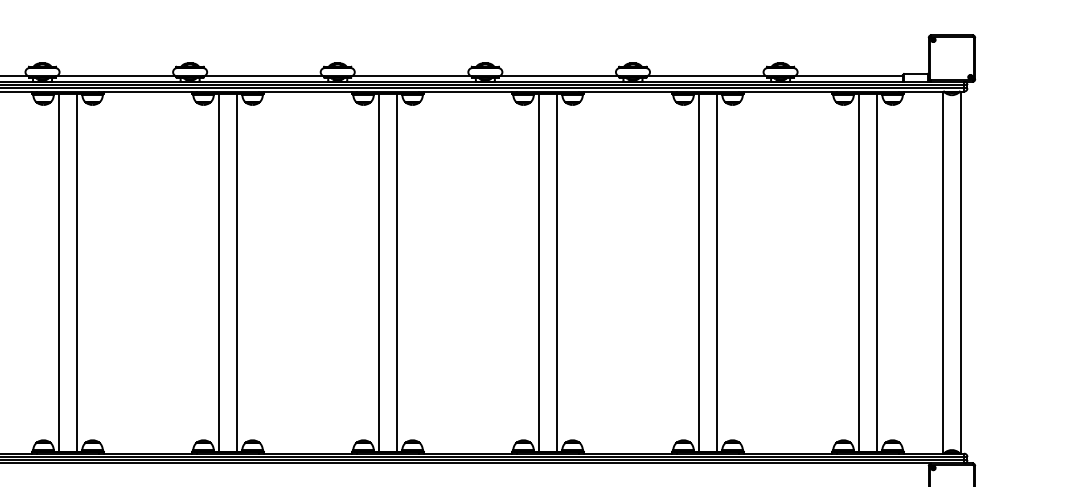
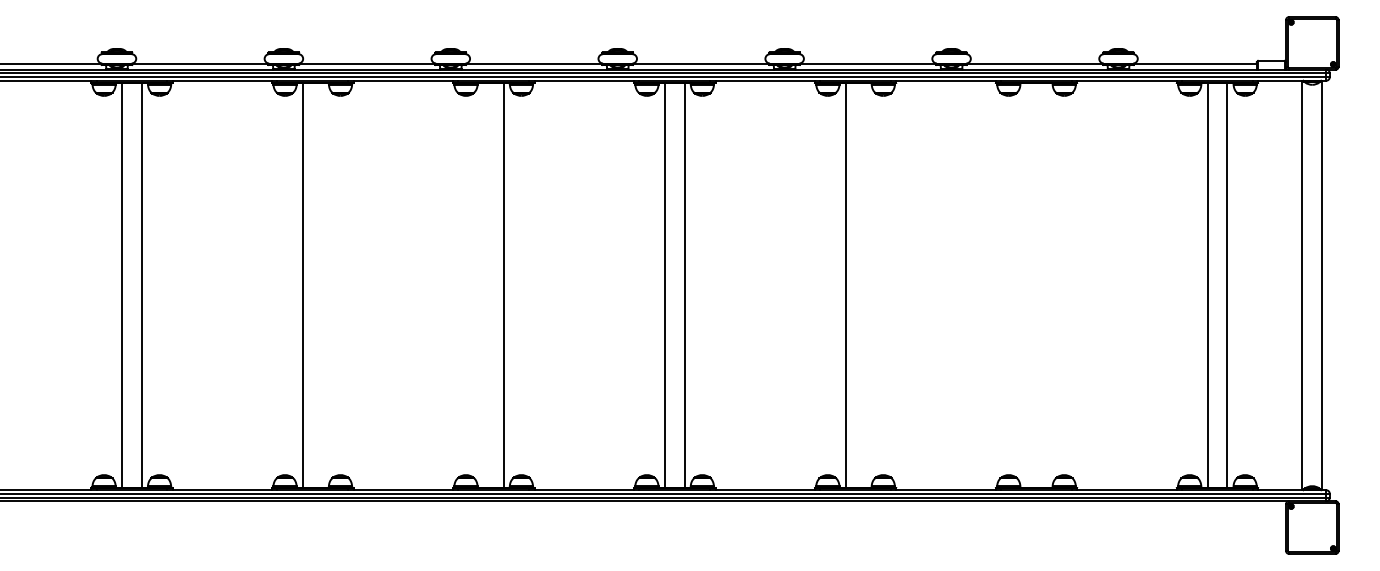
line: (76, 272) -> (322, 285), removed
line: (219, 272) -> (483, 285), removed
line: (556, 272) -> (865, 285), removed
line: (699, 272) -> (1026, 285), removed
line: (716, 272) -> (1046, 285), removed

